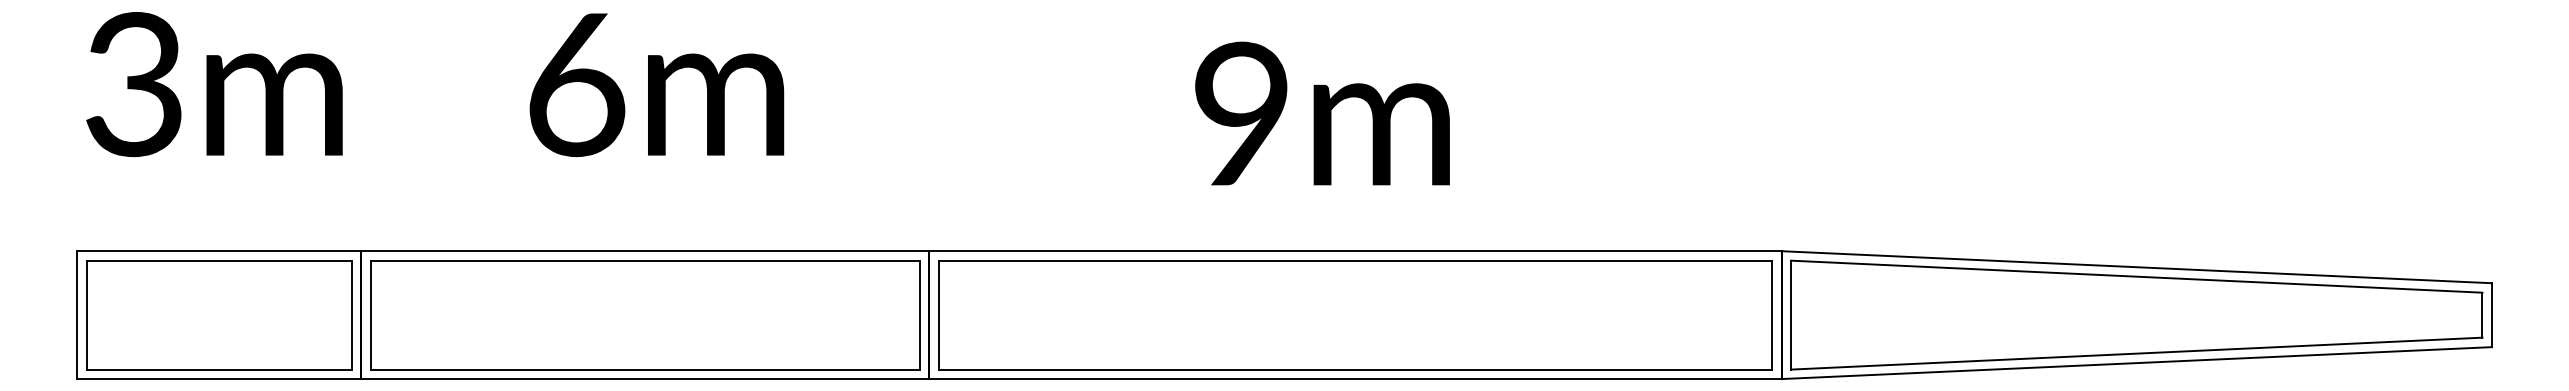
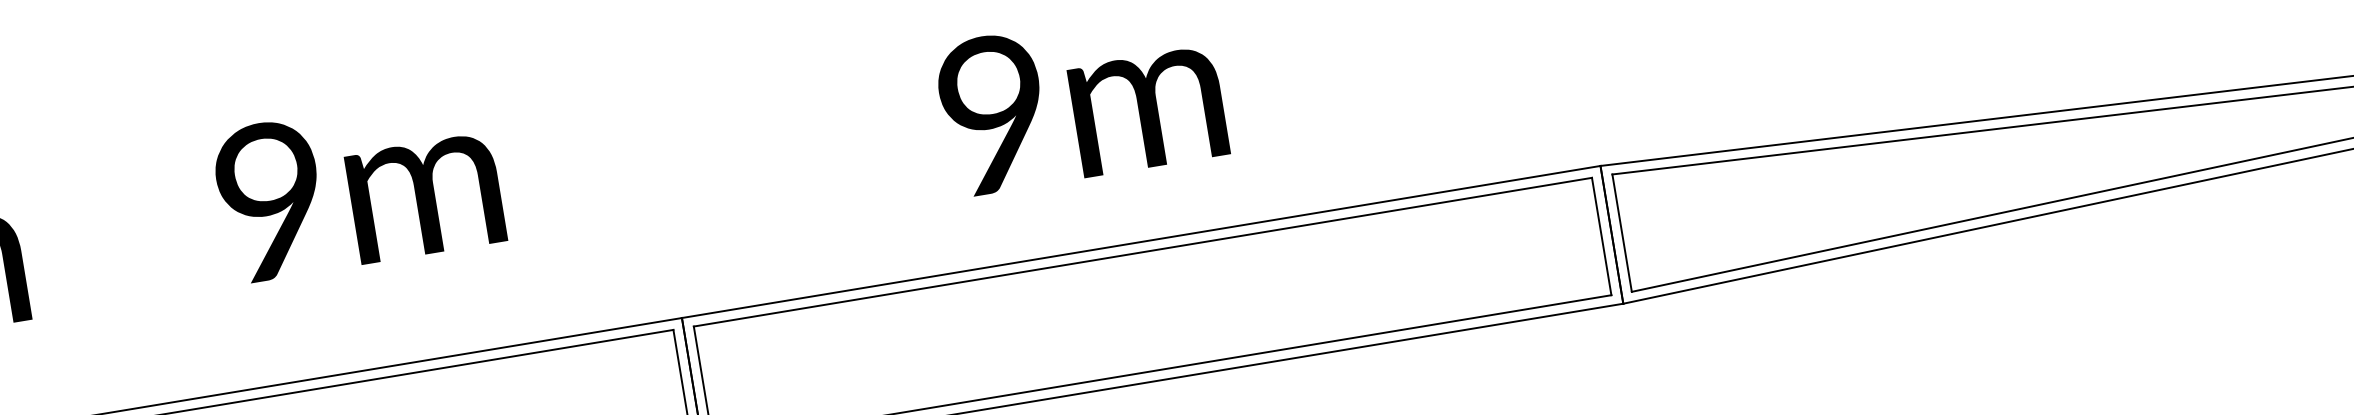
text: (577, 84) -> (272, 201), 6m -> 9m

